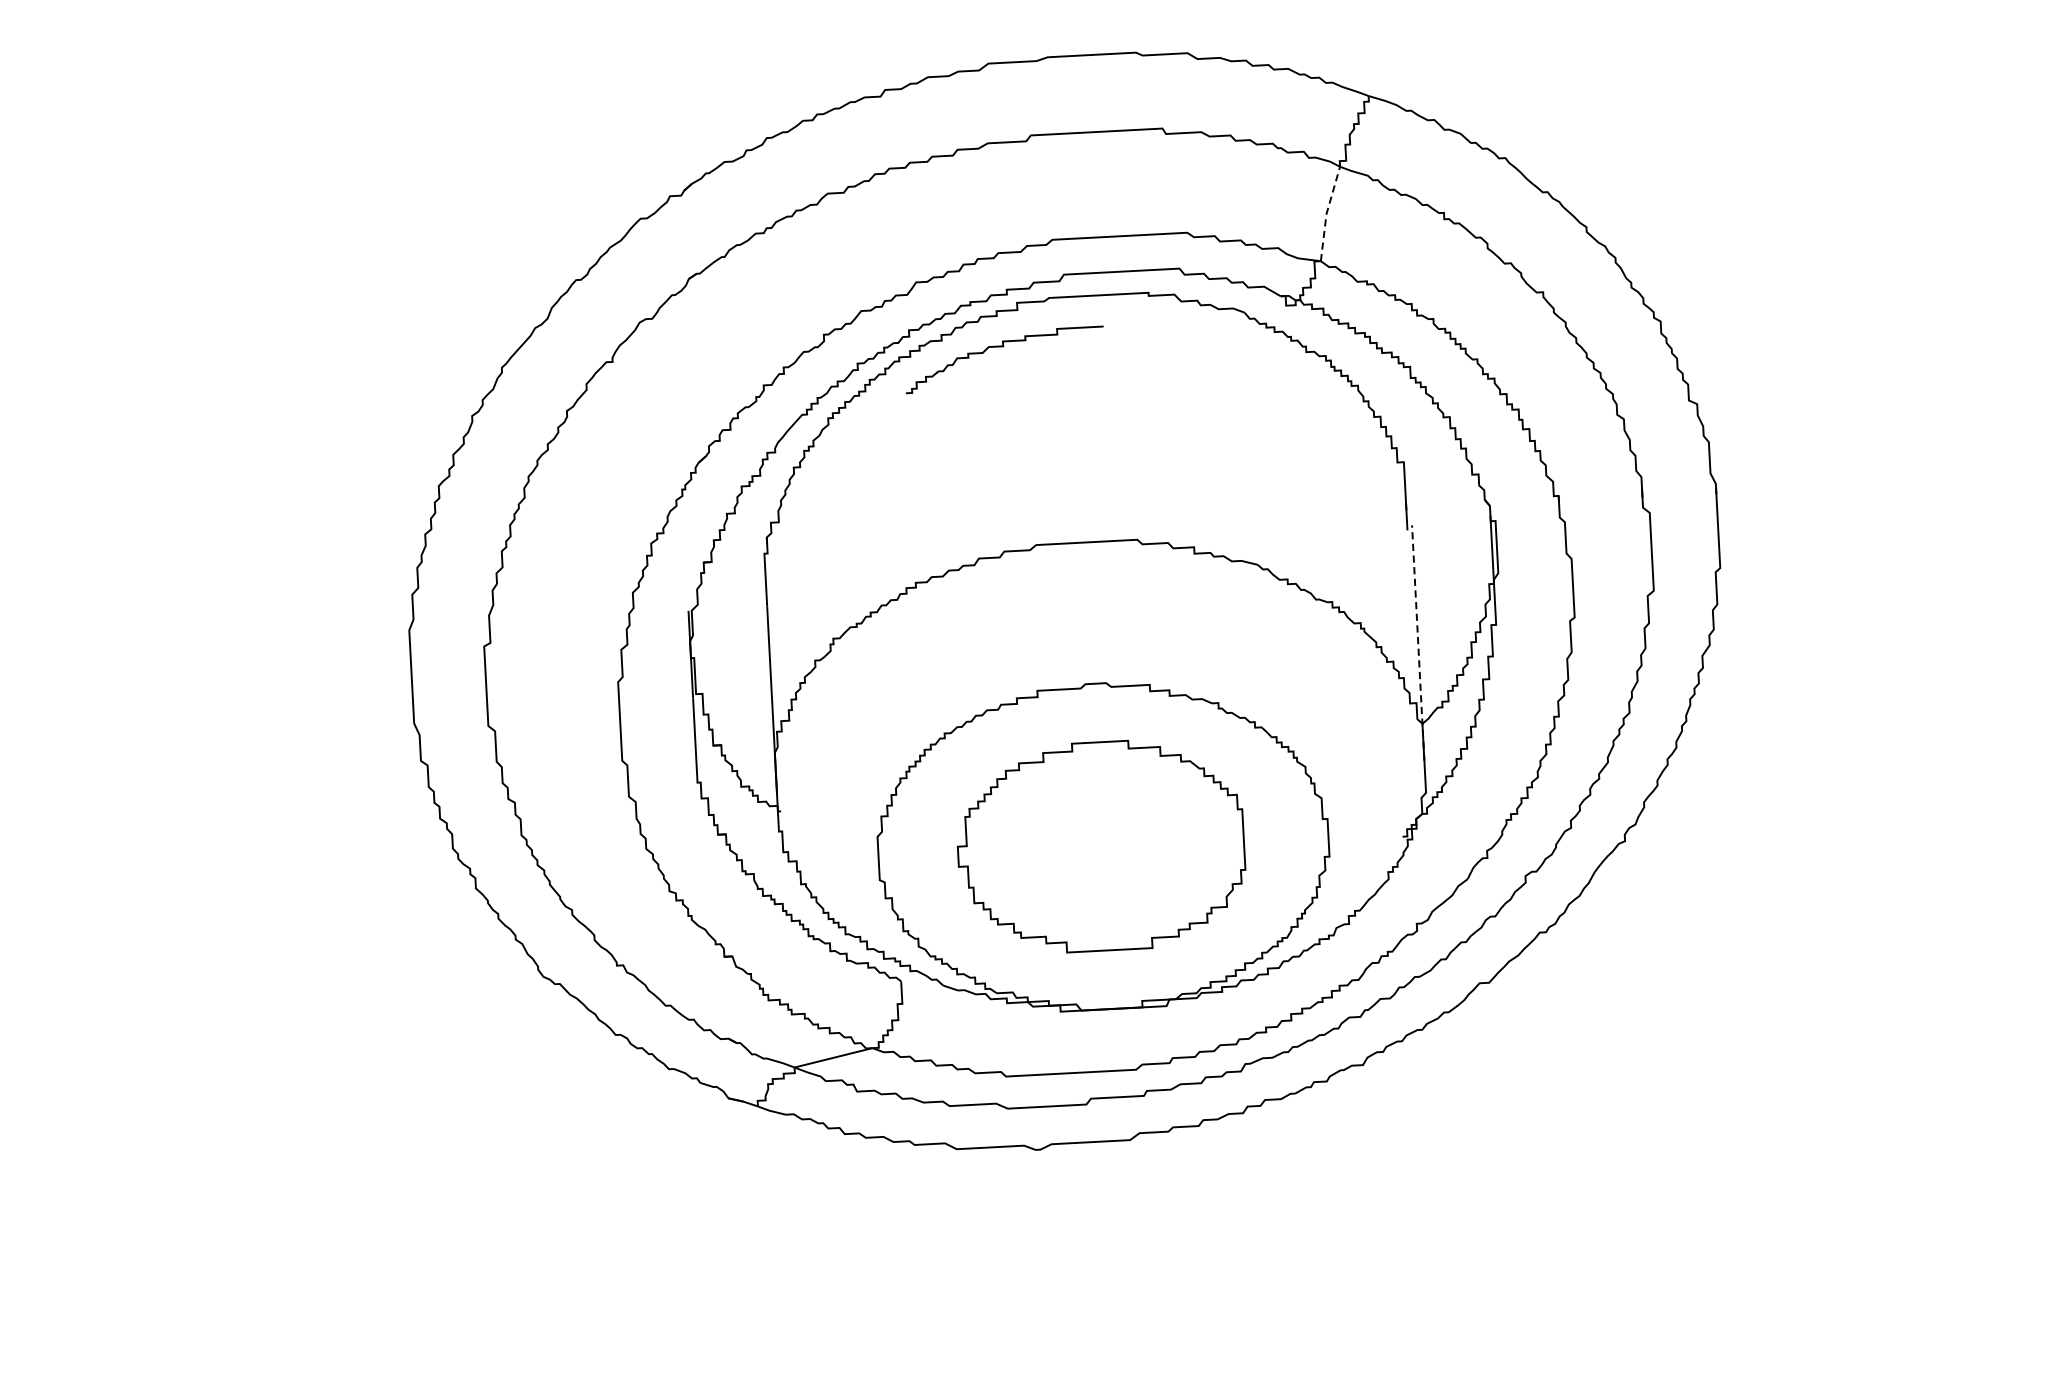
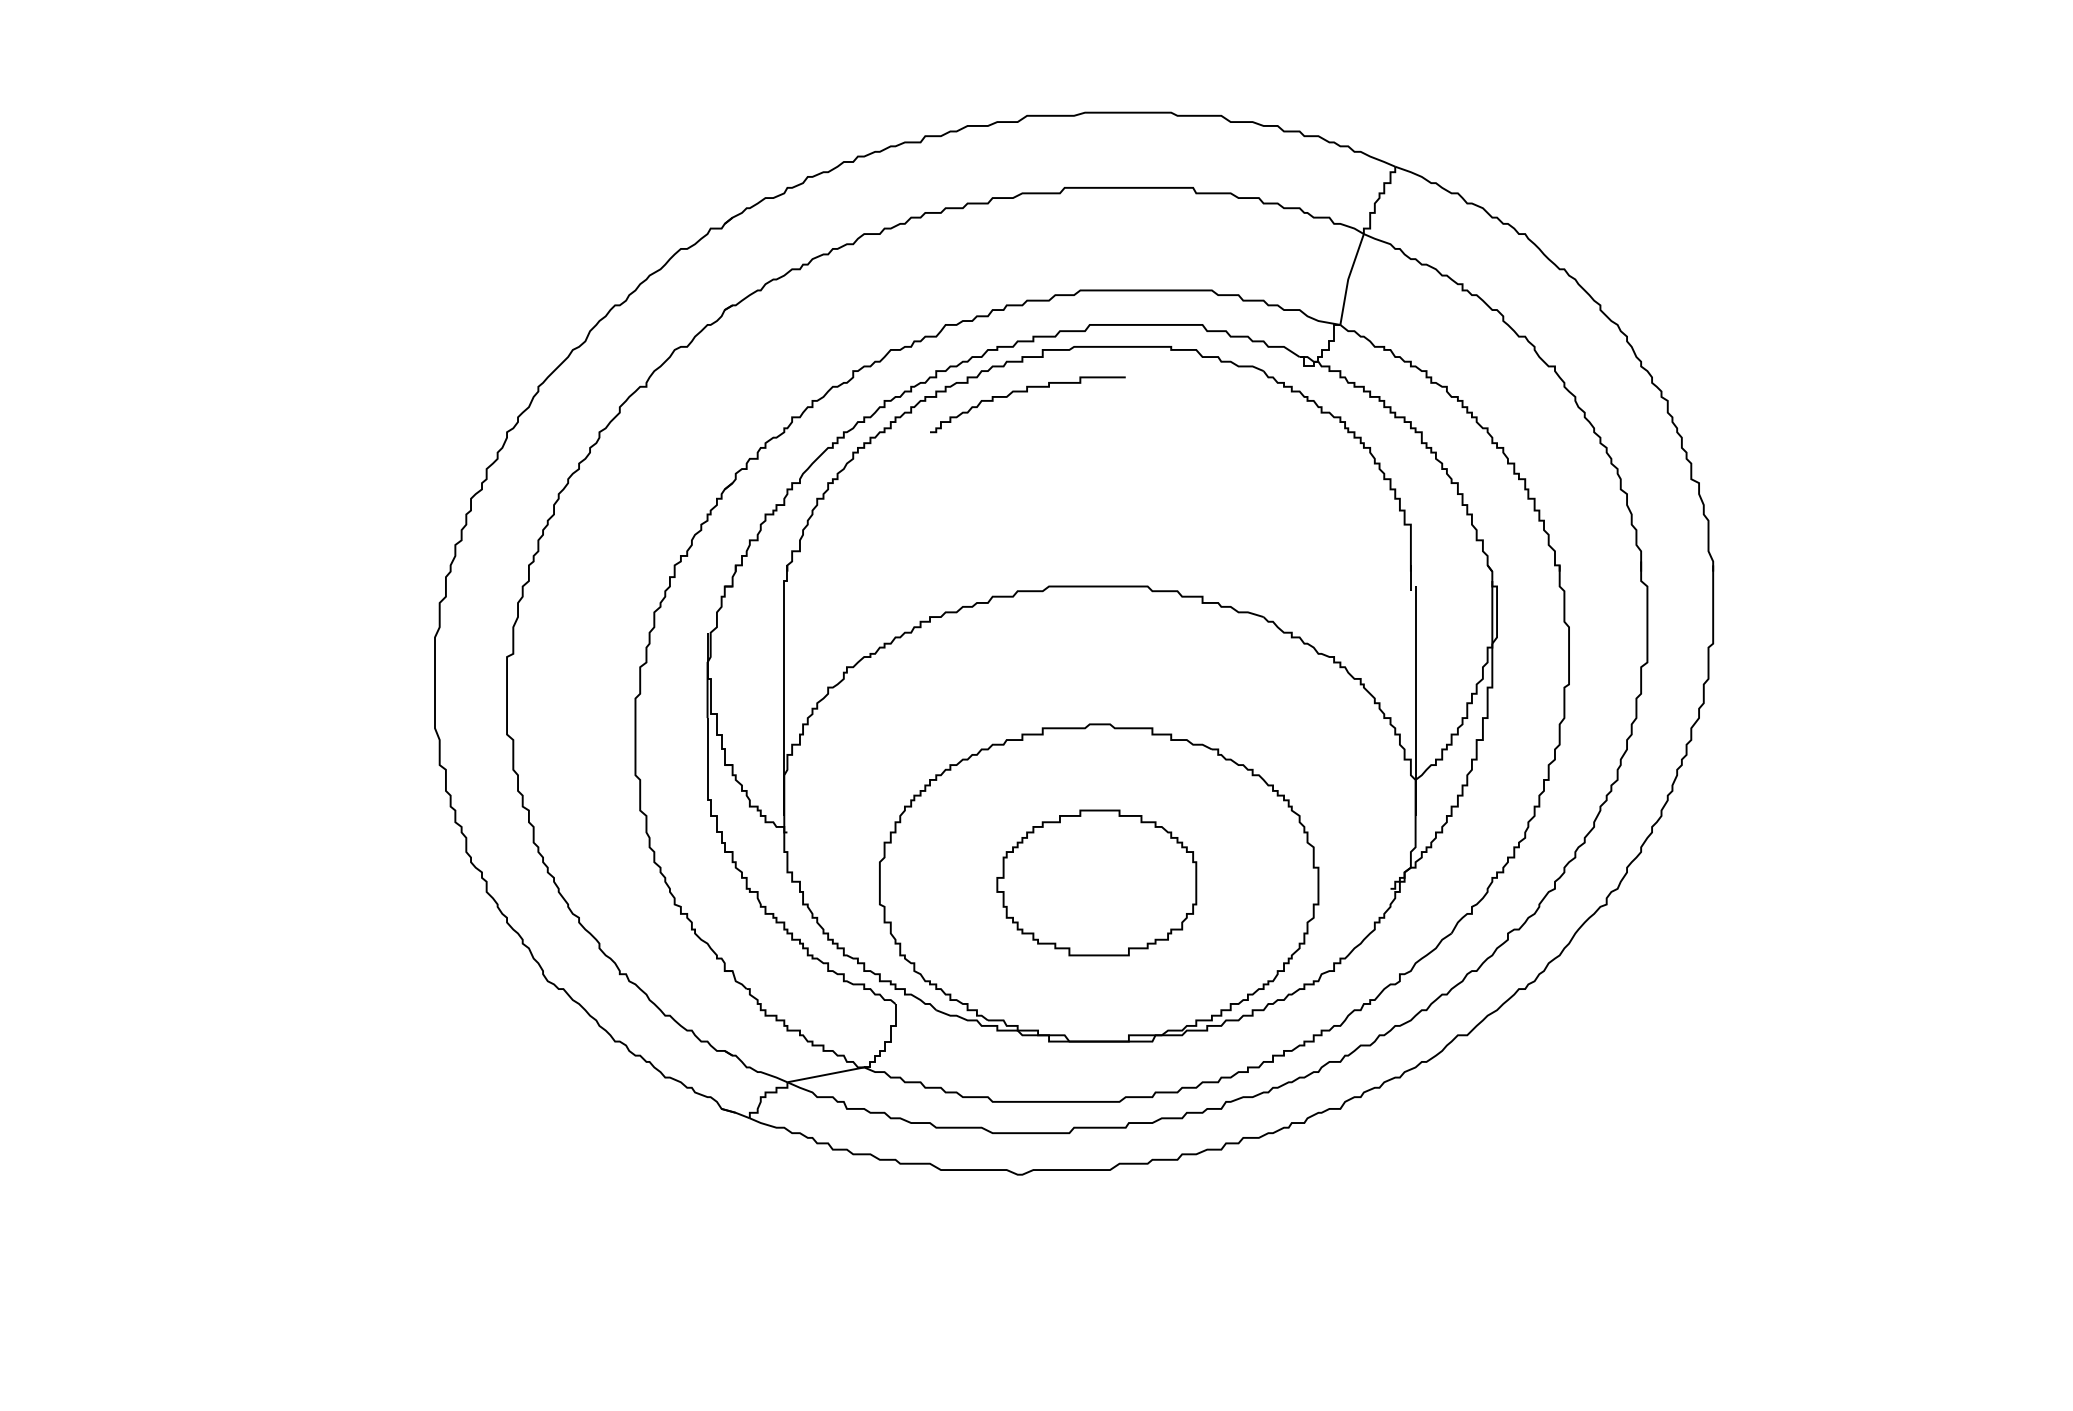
line: (1326, 213) -> (1348, 278), dashed -> solid
line: (1418, 643) -> (1415, 701), dashed -> solid
part: (1100, 846) -> (1096, 882), size x0.71

